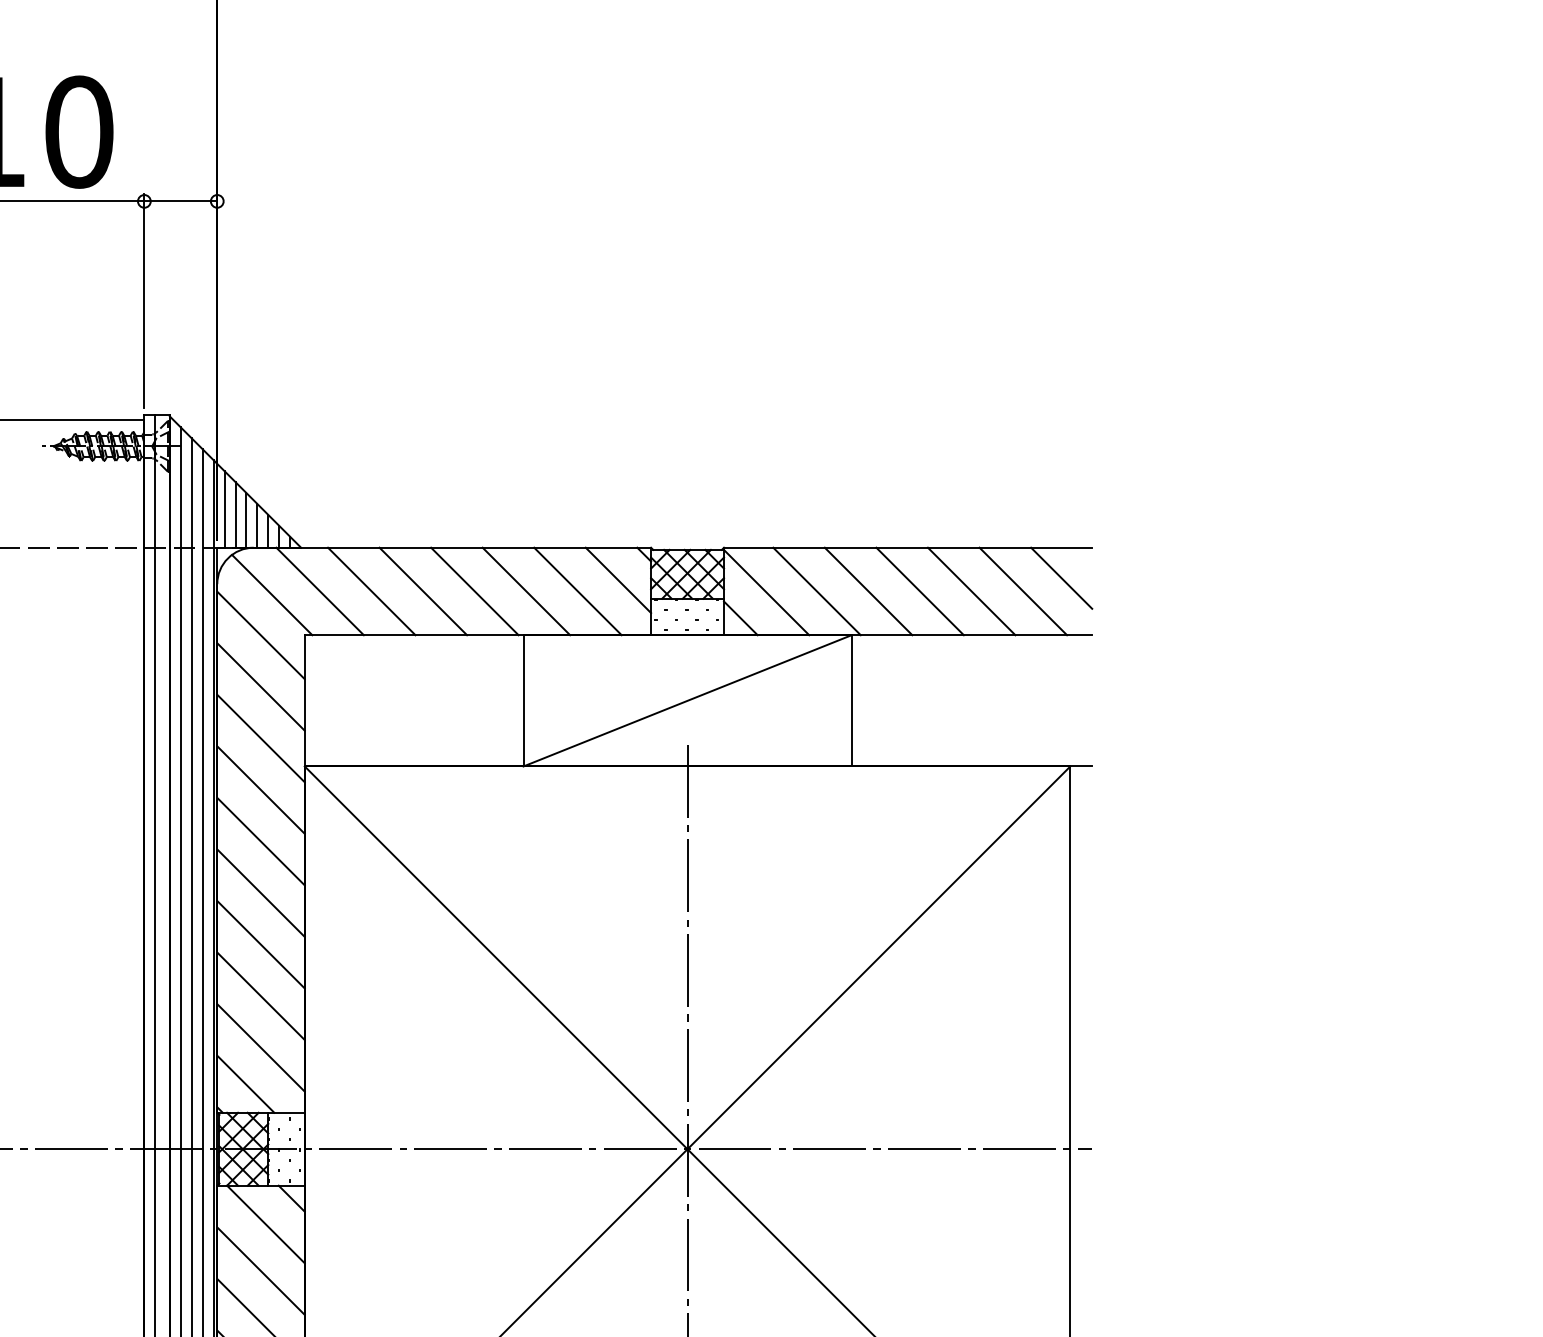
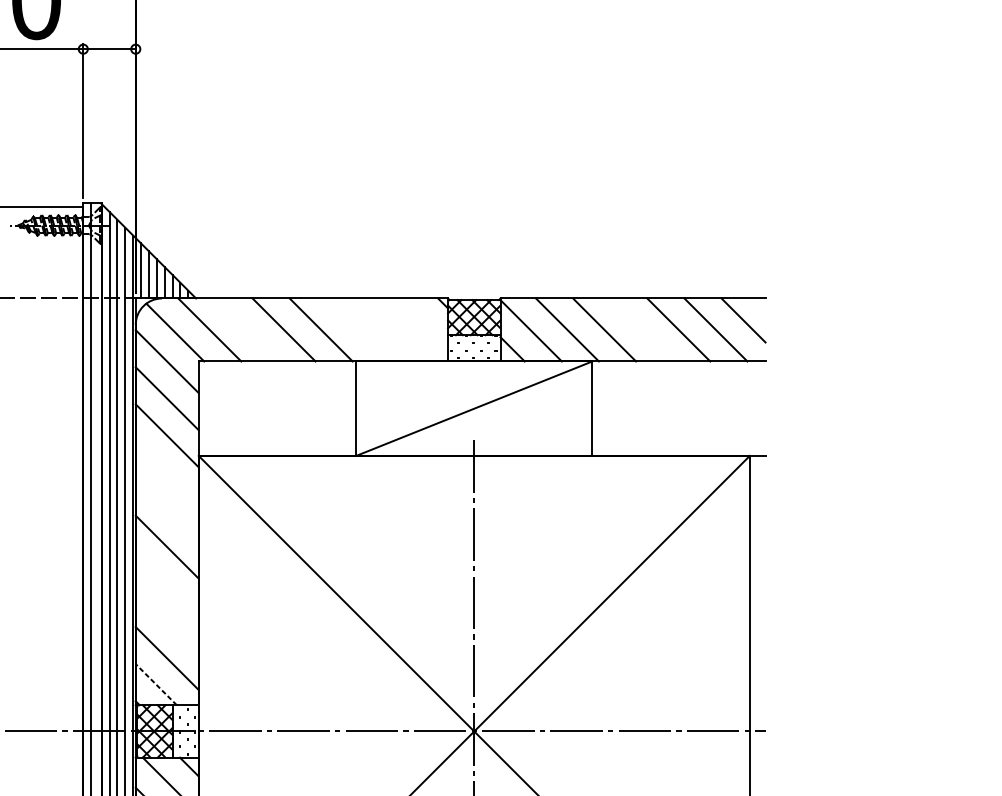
line: (618, 580) -> (424, 322), removed
line: (371, 591) -> (246, 330), removed
line: (526, 591) -> (358, 330), removed
line: (577, 591) -> (395, 330), removed
line: (919, 591) -> (641, 330), removed
line: (260, 789) -> (166, 472), removed
line: (260, 841) -> (166, 509), removed
line: (260, 944) -> (166, 584), removed
line: (260, 996) -> (166, 621), removed
line: (245, 1083) -> (156, 684), solid -> dashed

